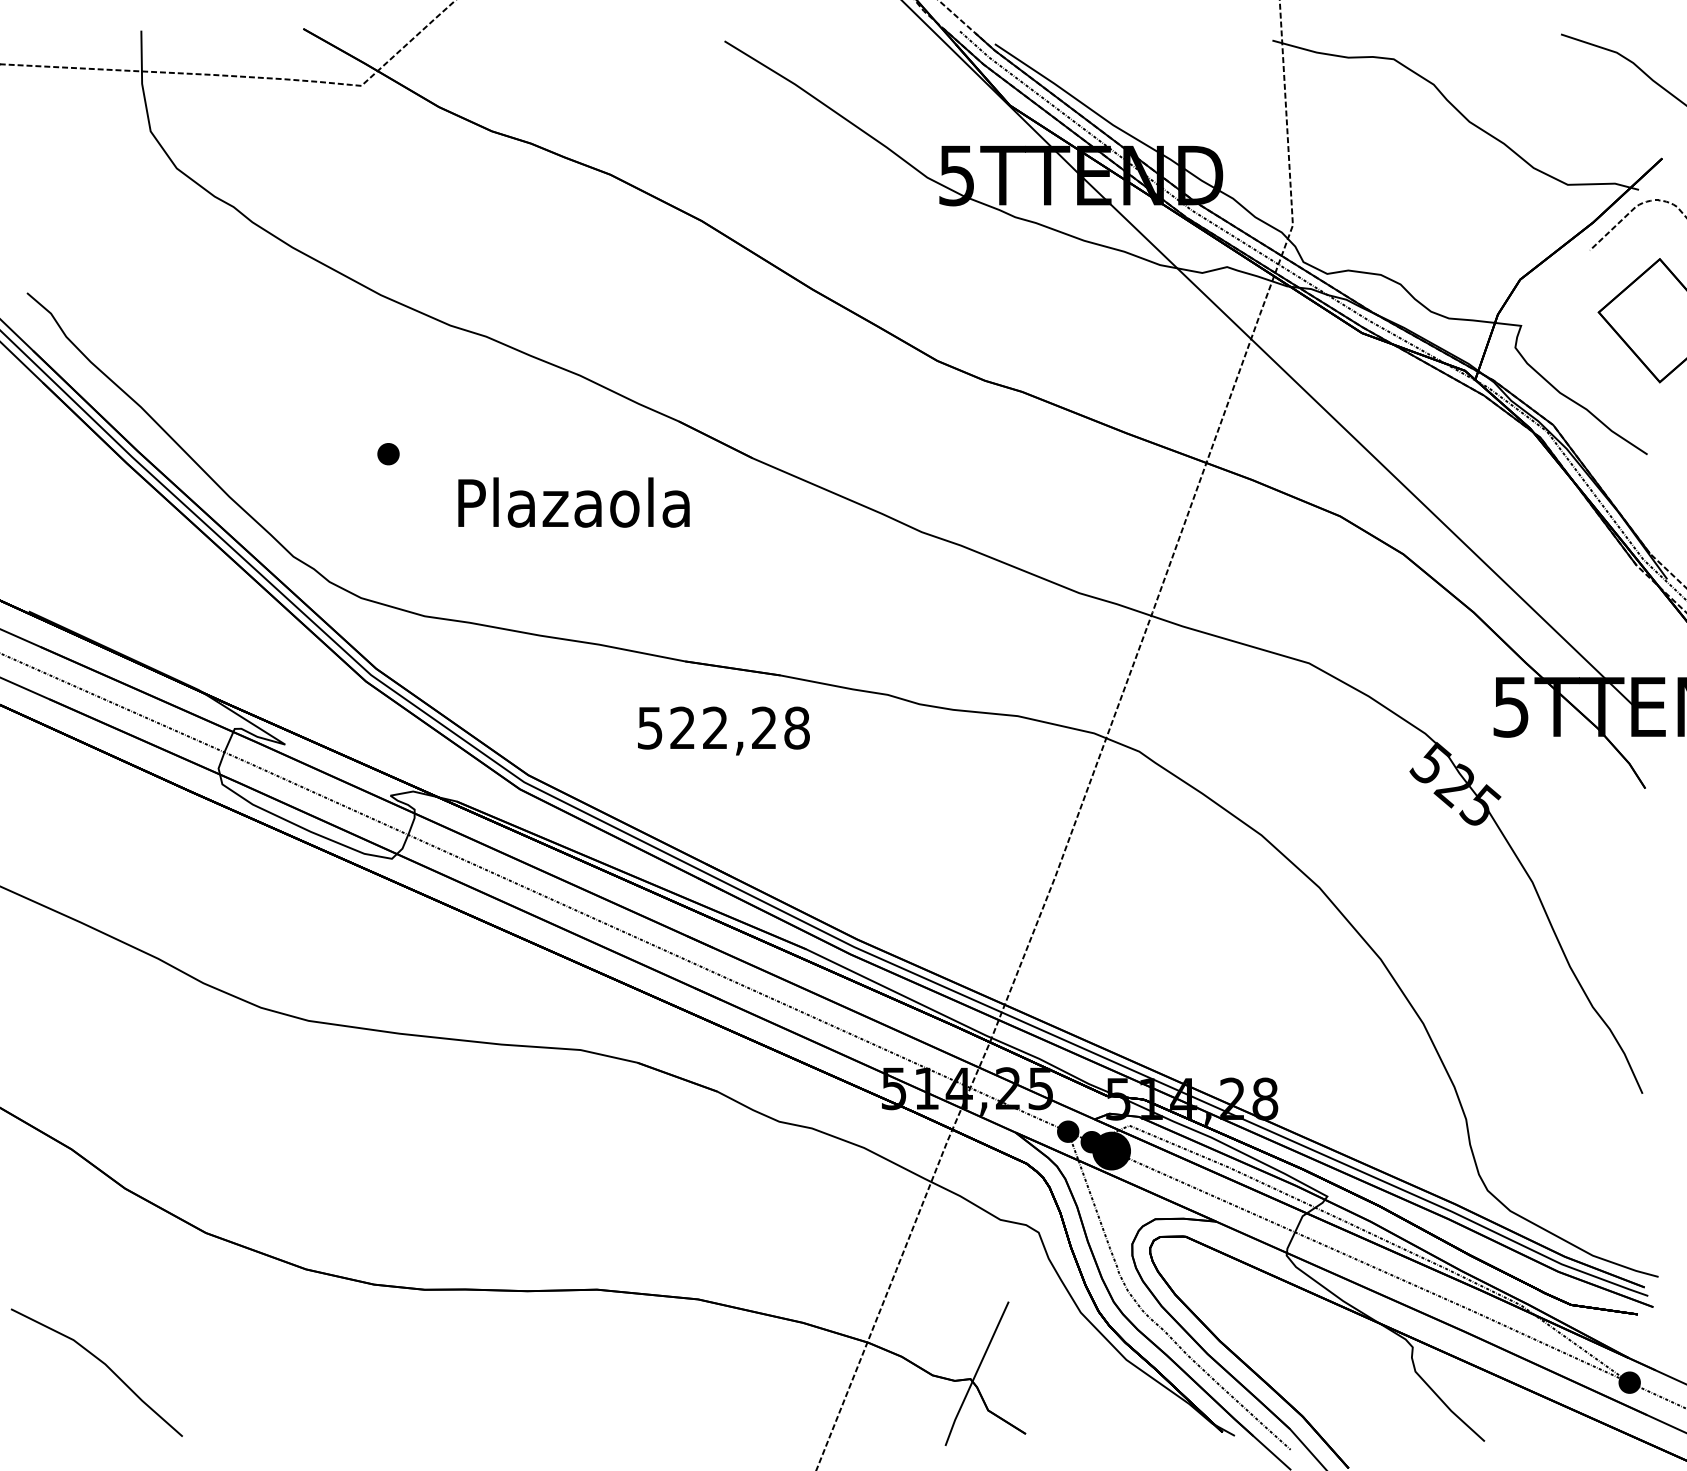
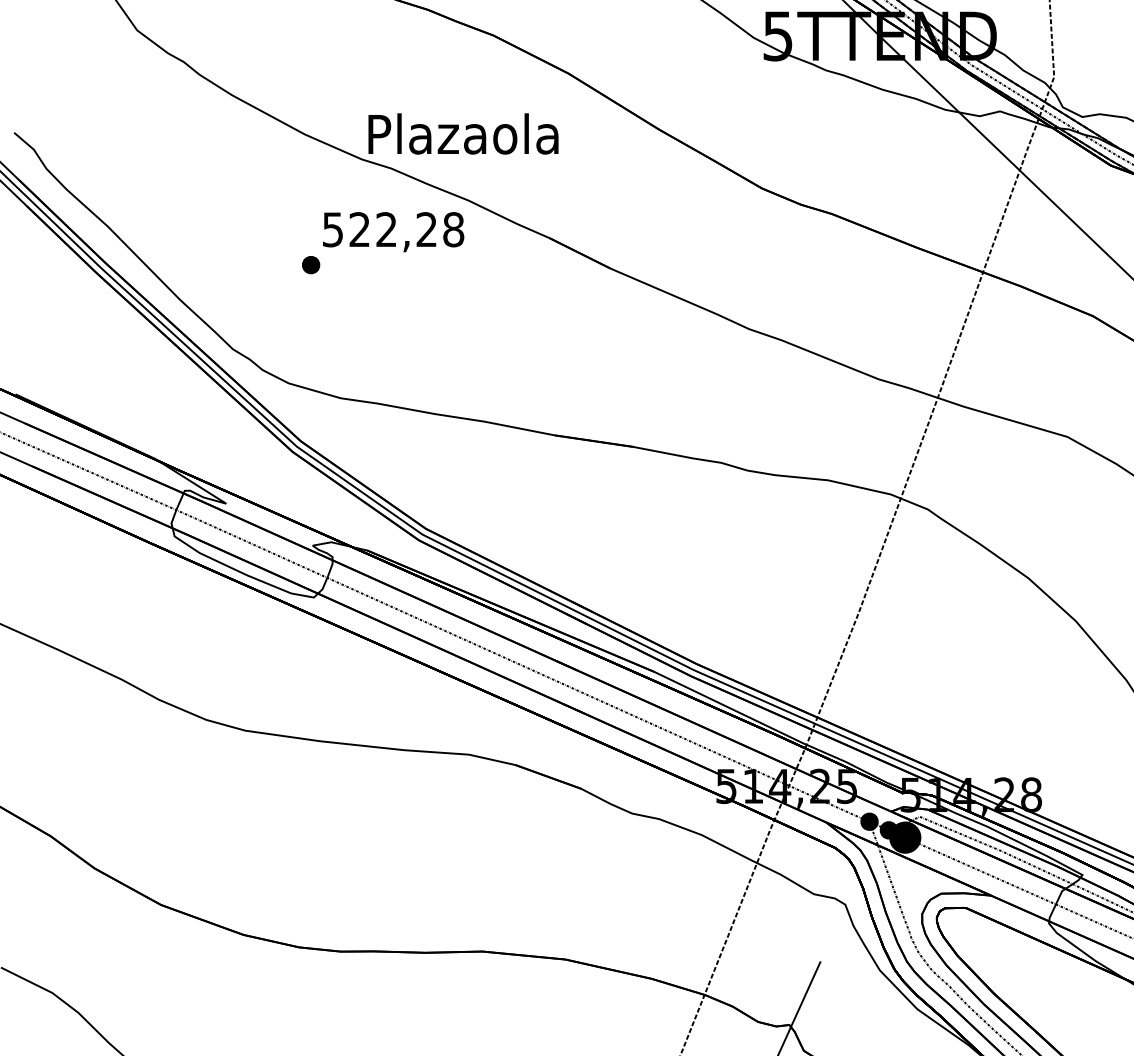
text: (573, 502) -> (463, 133), moved
text: (723, 730) -> (393, 231), moved

